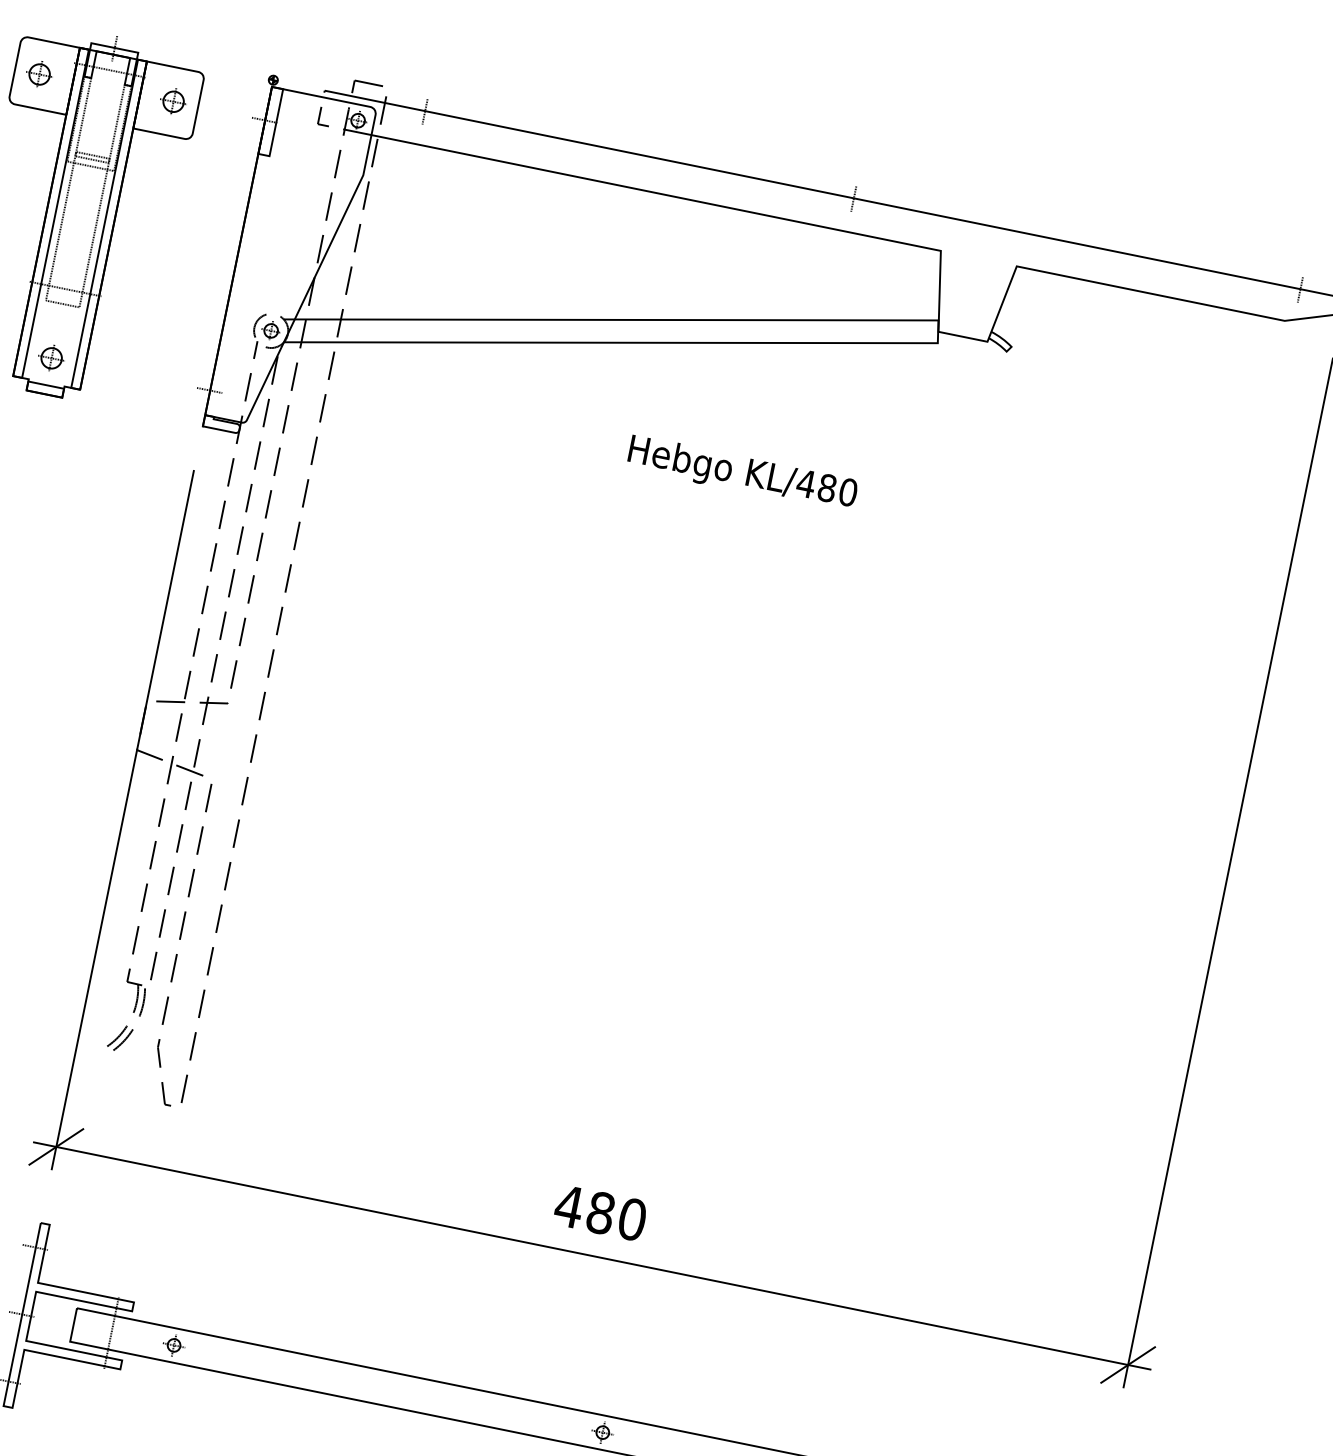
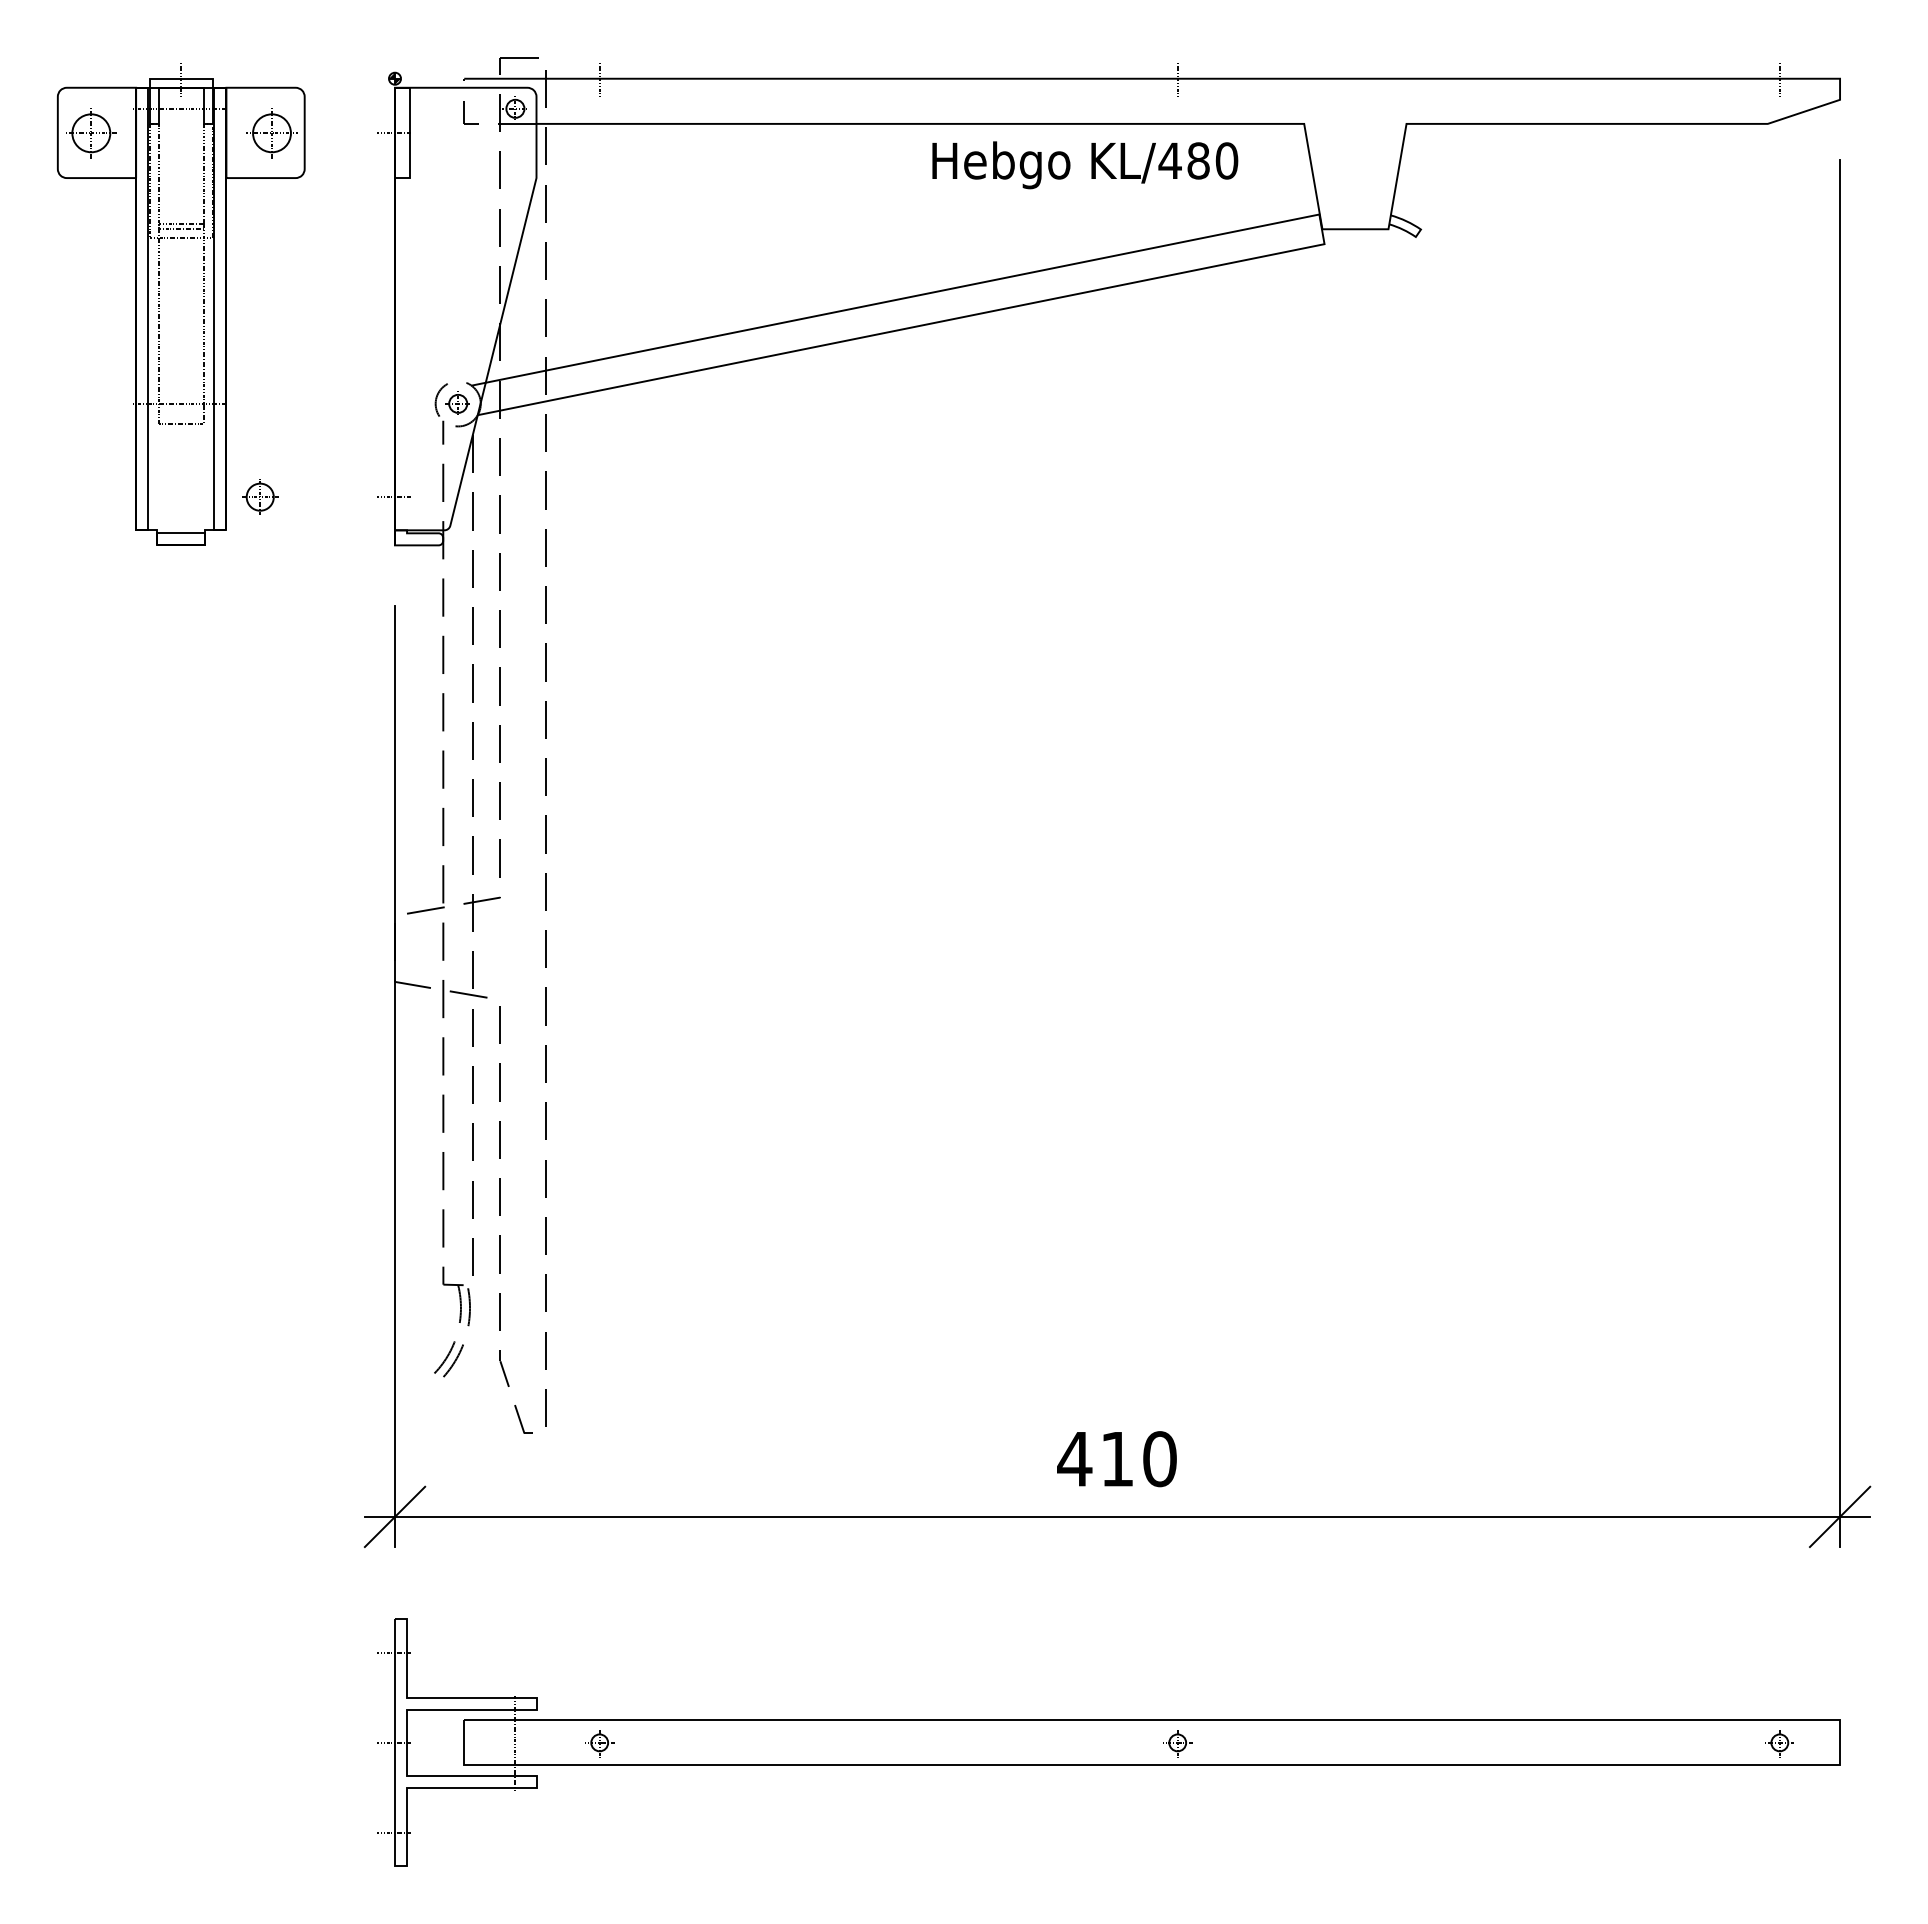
part: (38, 73) -> (89, 131), size x1.4
part: (173, 100) -> (270, 131), size x1.4
part: (51, 357) -> (260, 496), moved
text: (742, 474) -> (1085, 165), moved
text: (600, 1213) -> (1117, 1459), 480 -> 410

